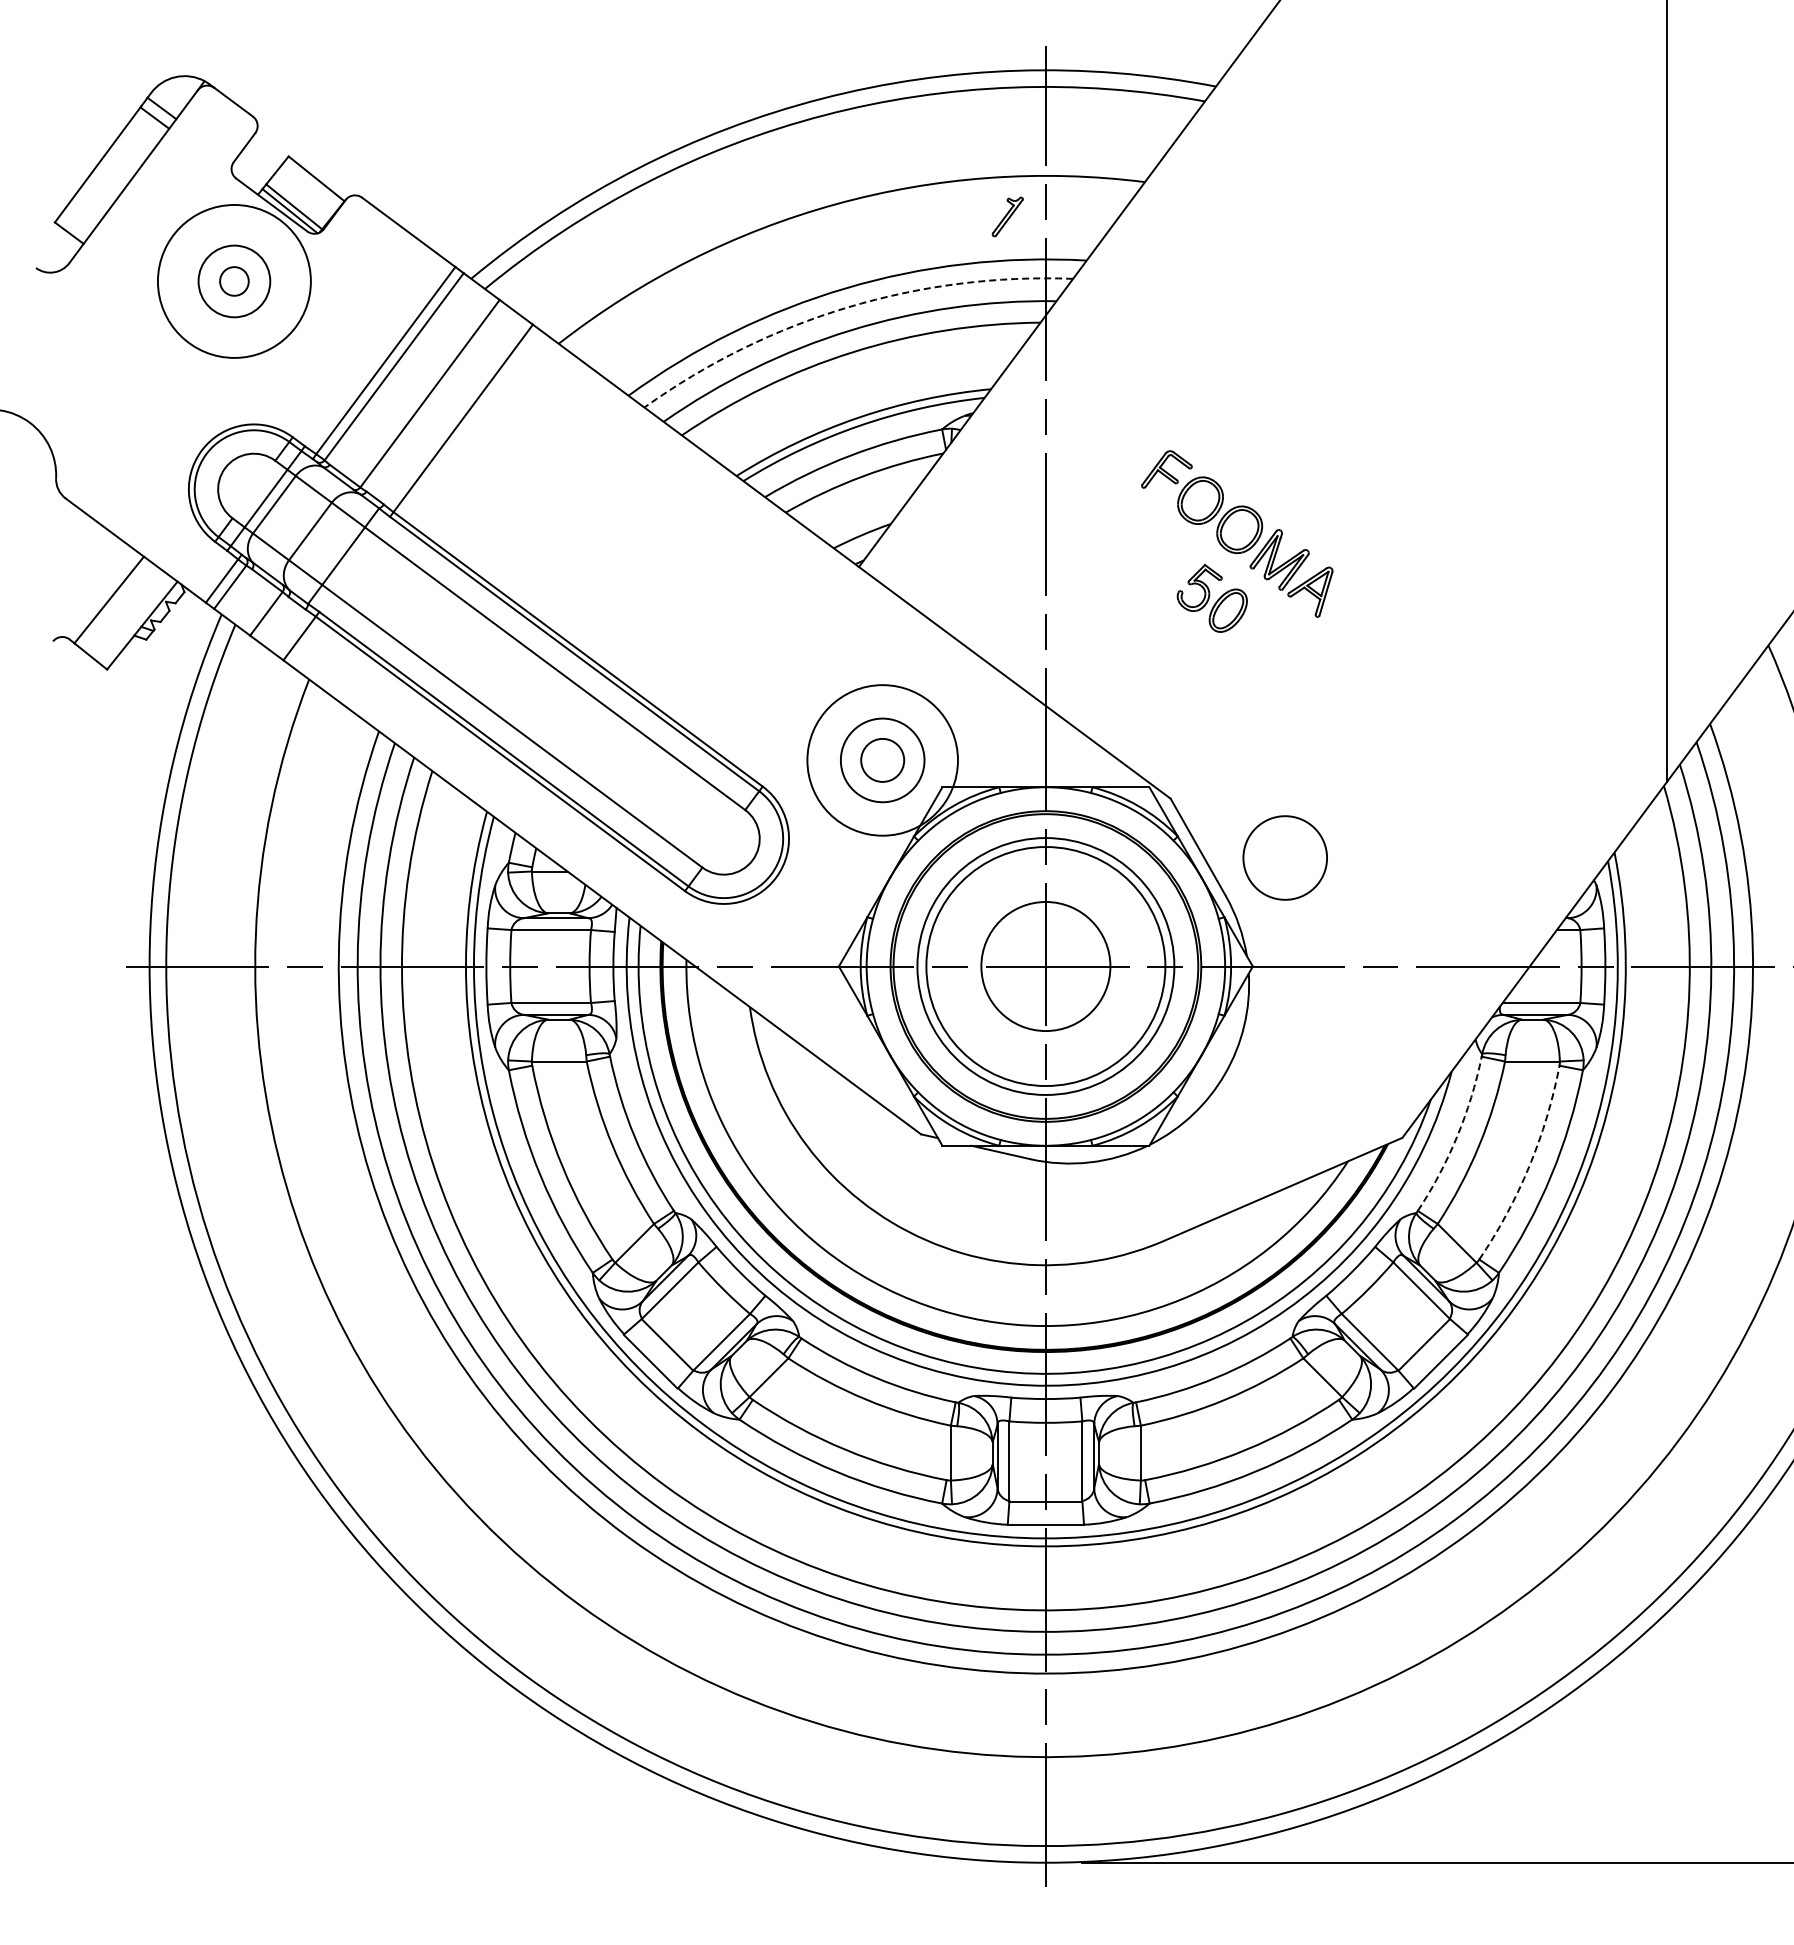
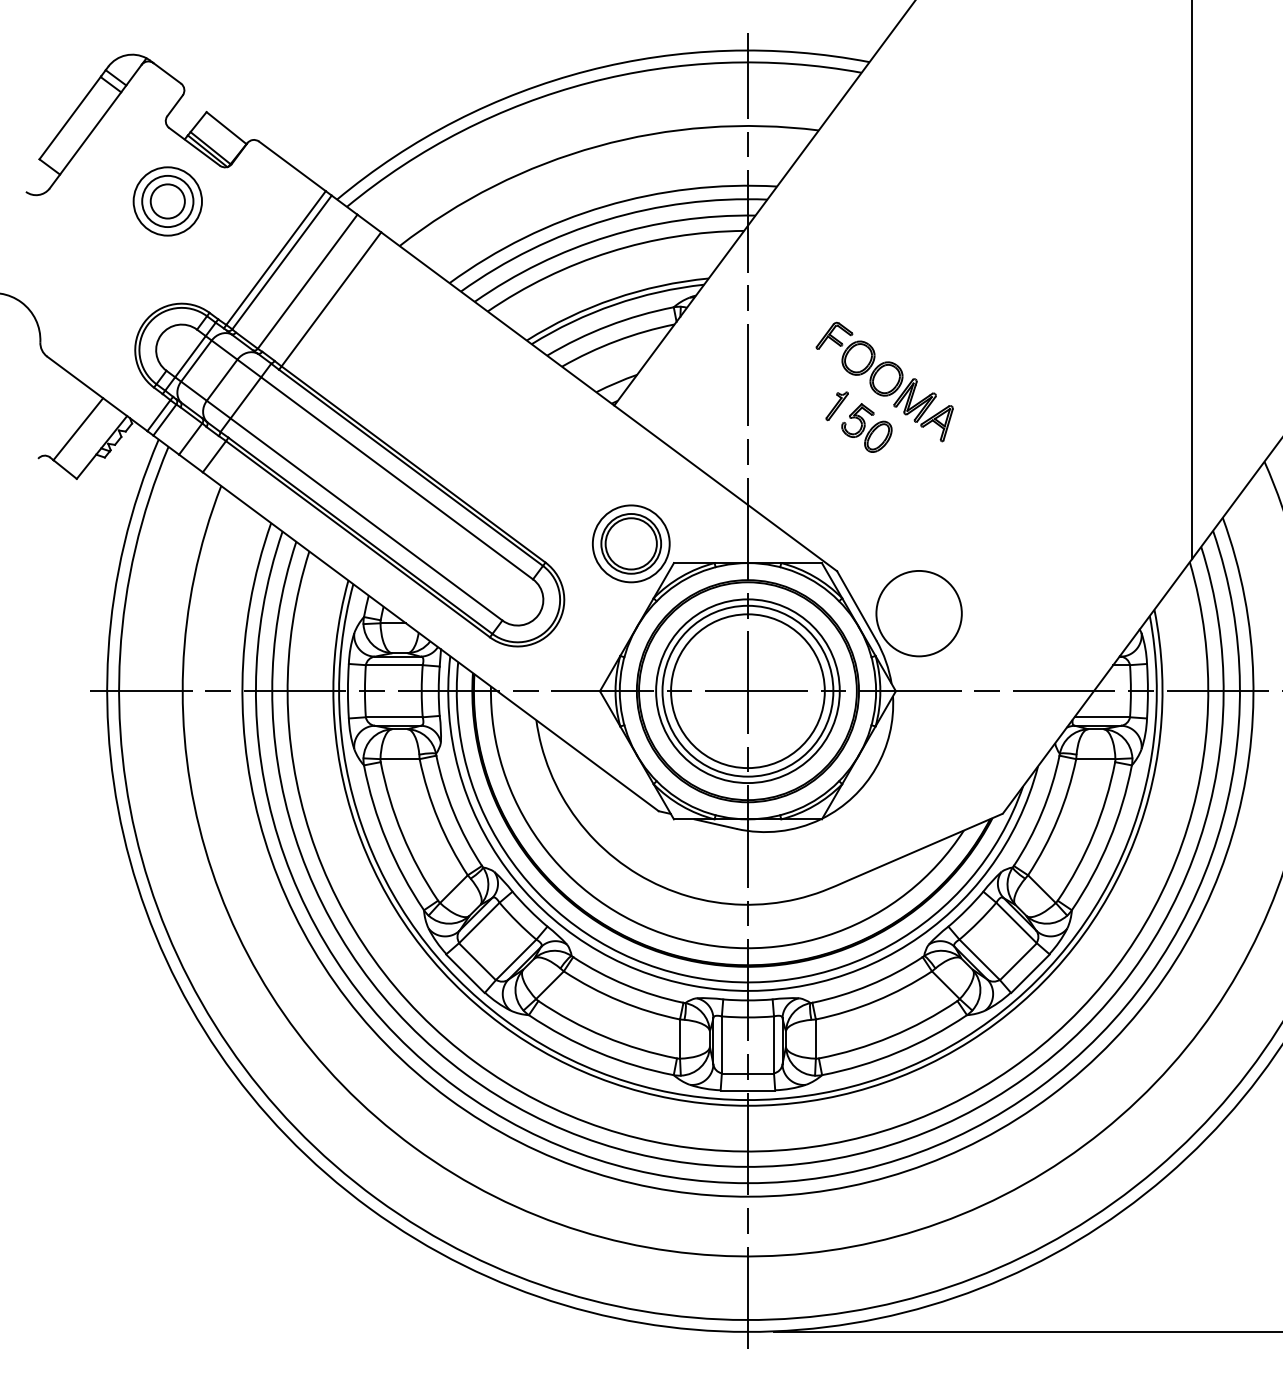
part: (1007, 216) -> (837, 405), moved
circle: (234, 281) -> (167, 201), size x0.62
circle: (234, 281) -> (167, 201), size x1.67
arc: (848, 307) -> (606, 220), dashed -> solid
circle: (882, 760) -> (631, 543), size x0.71
circle: (882, 760) -> (631, 543), size x1.67
circle: (1284, 857) -> (918, 613), size x1.43
circle: (1045, 966) -> (747, 691), size x1.67
arc: (1457, 1136) -> (1042, 812), dashed -> solid
arc: (1529, 1166) -> (1093, 834), dashed -> solid

